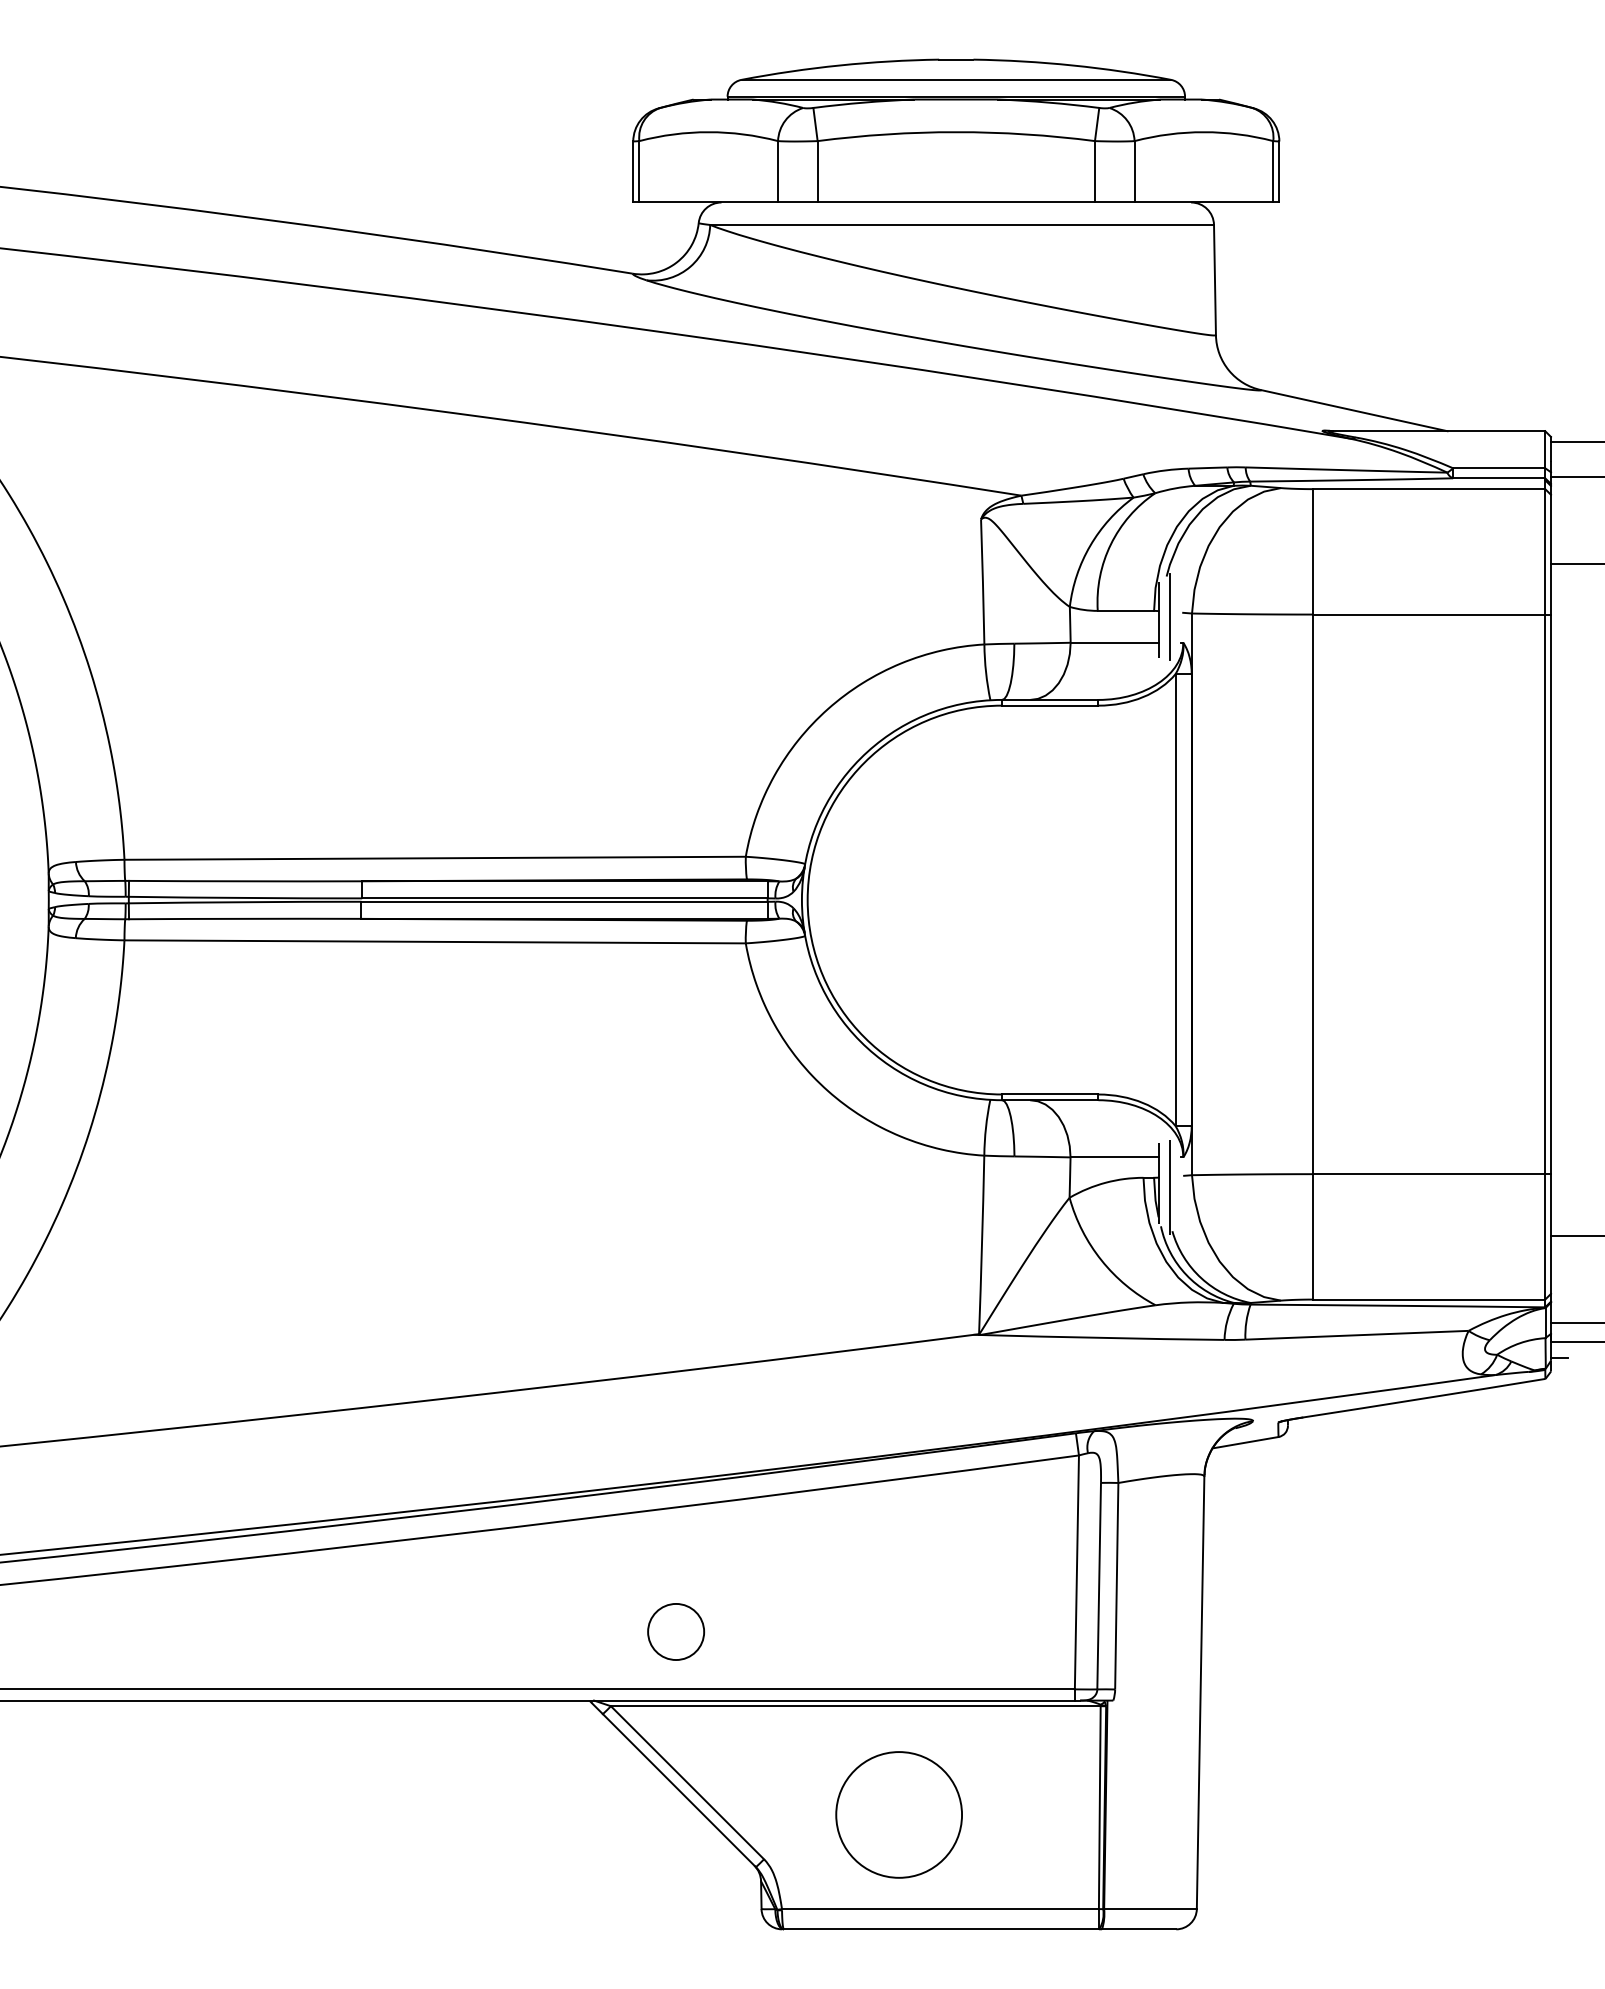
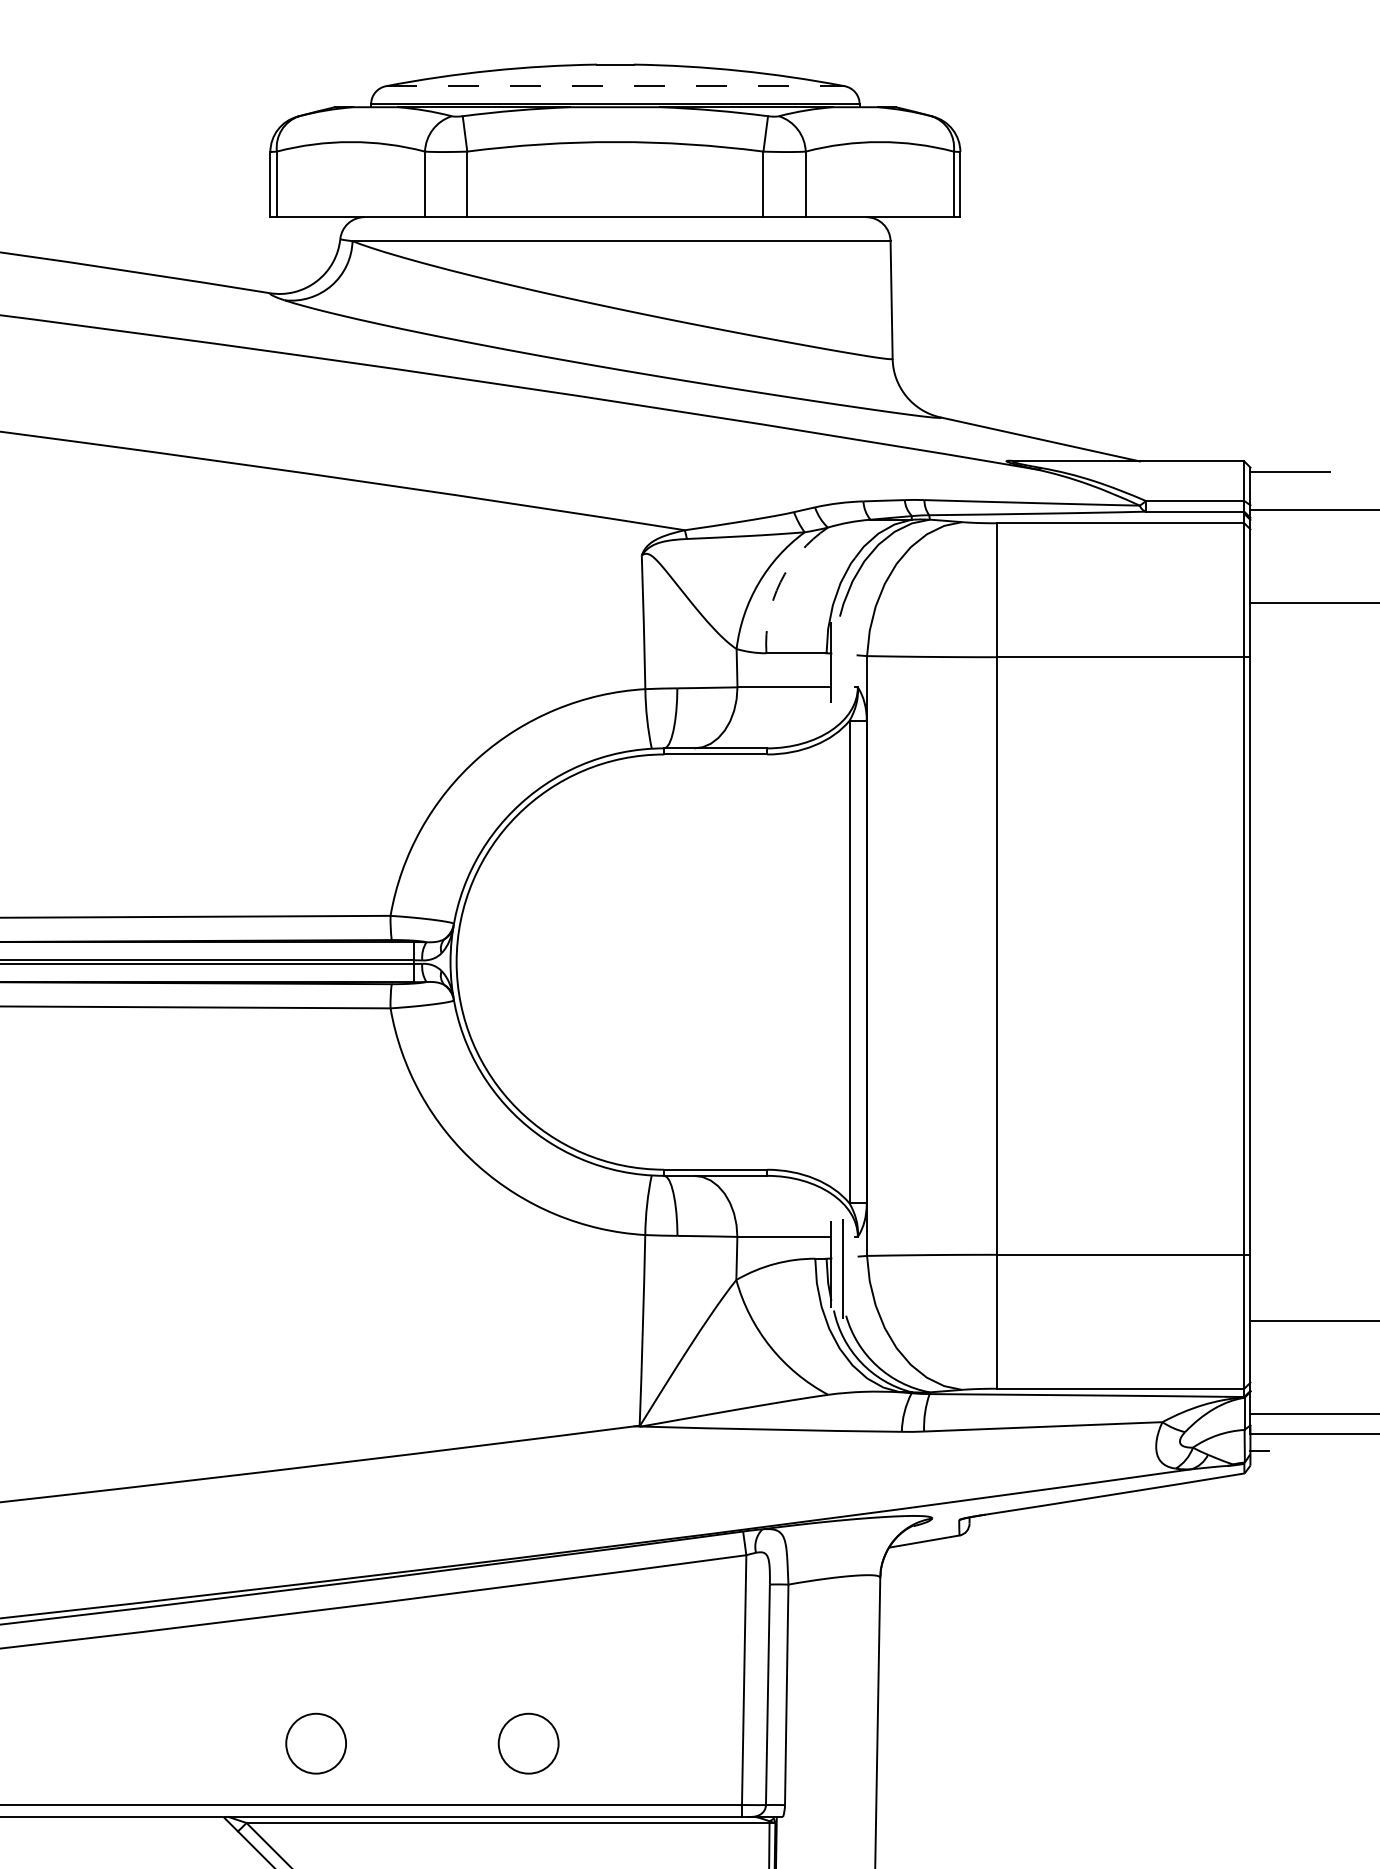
line: (956, 79) -> (615, 85), solid -> dashed
arc: (1110, 544) -> (780, 582), solid -> dashed
line: (1169, 616) -> (843, 659), removed
circle: (875, 1631) -> (529, 1743), added

